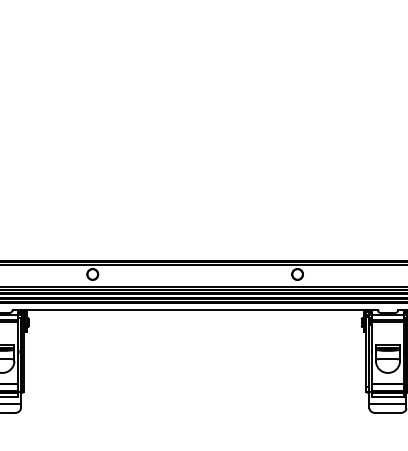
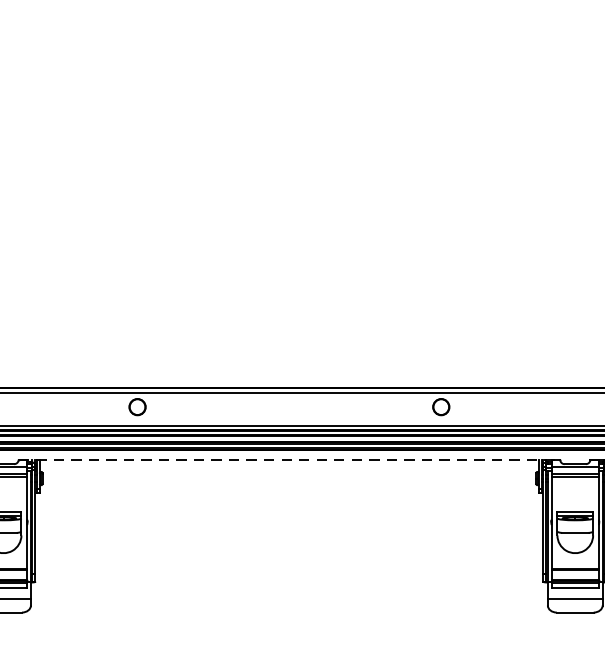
line: (195, 309) -> (289, 459), solid -> dashed

